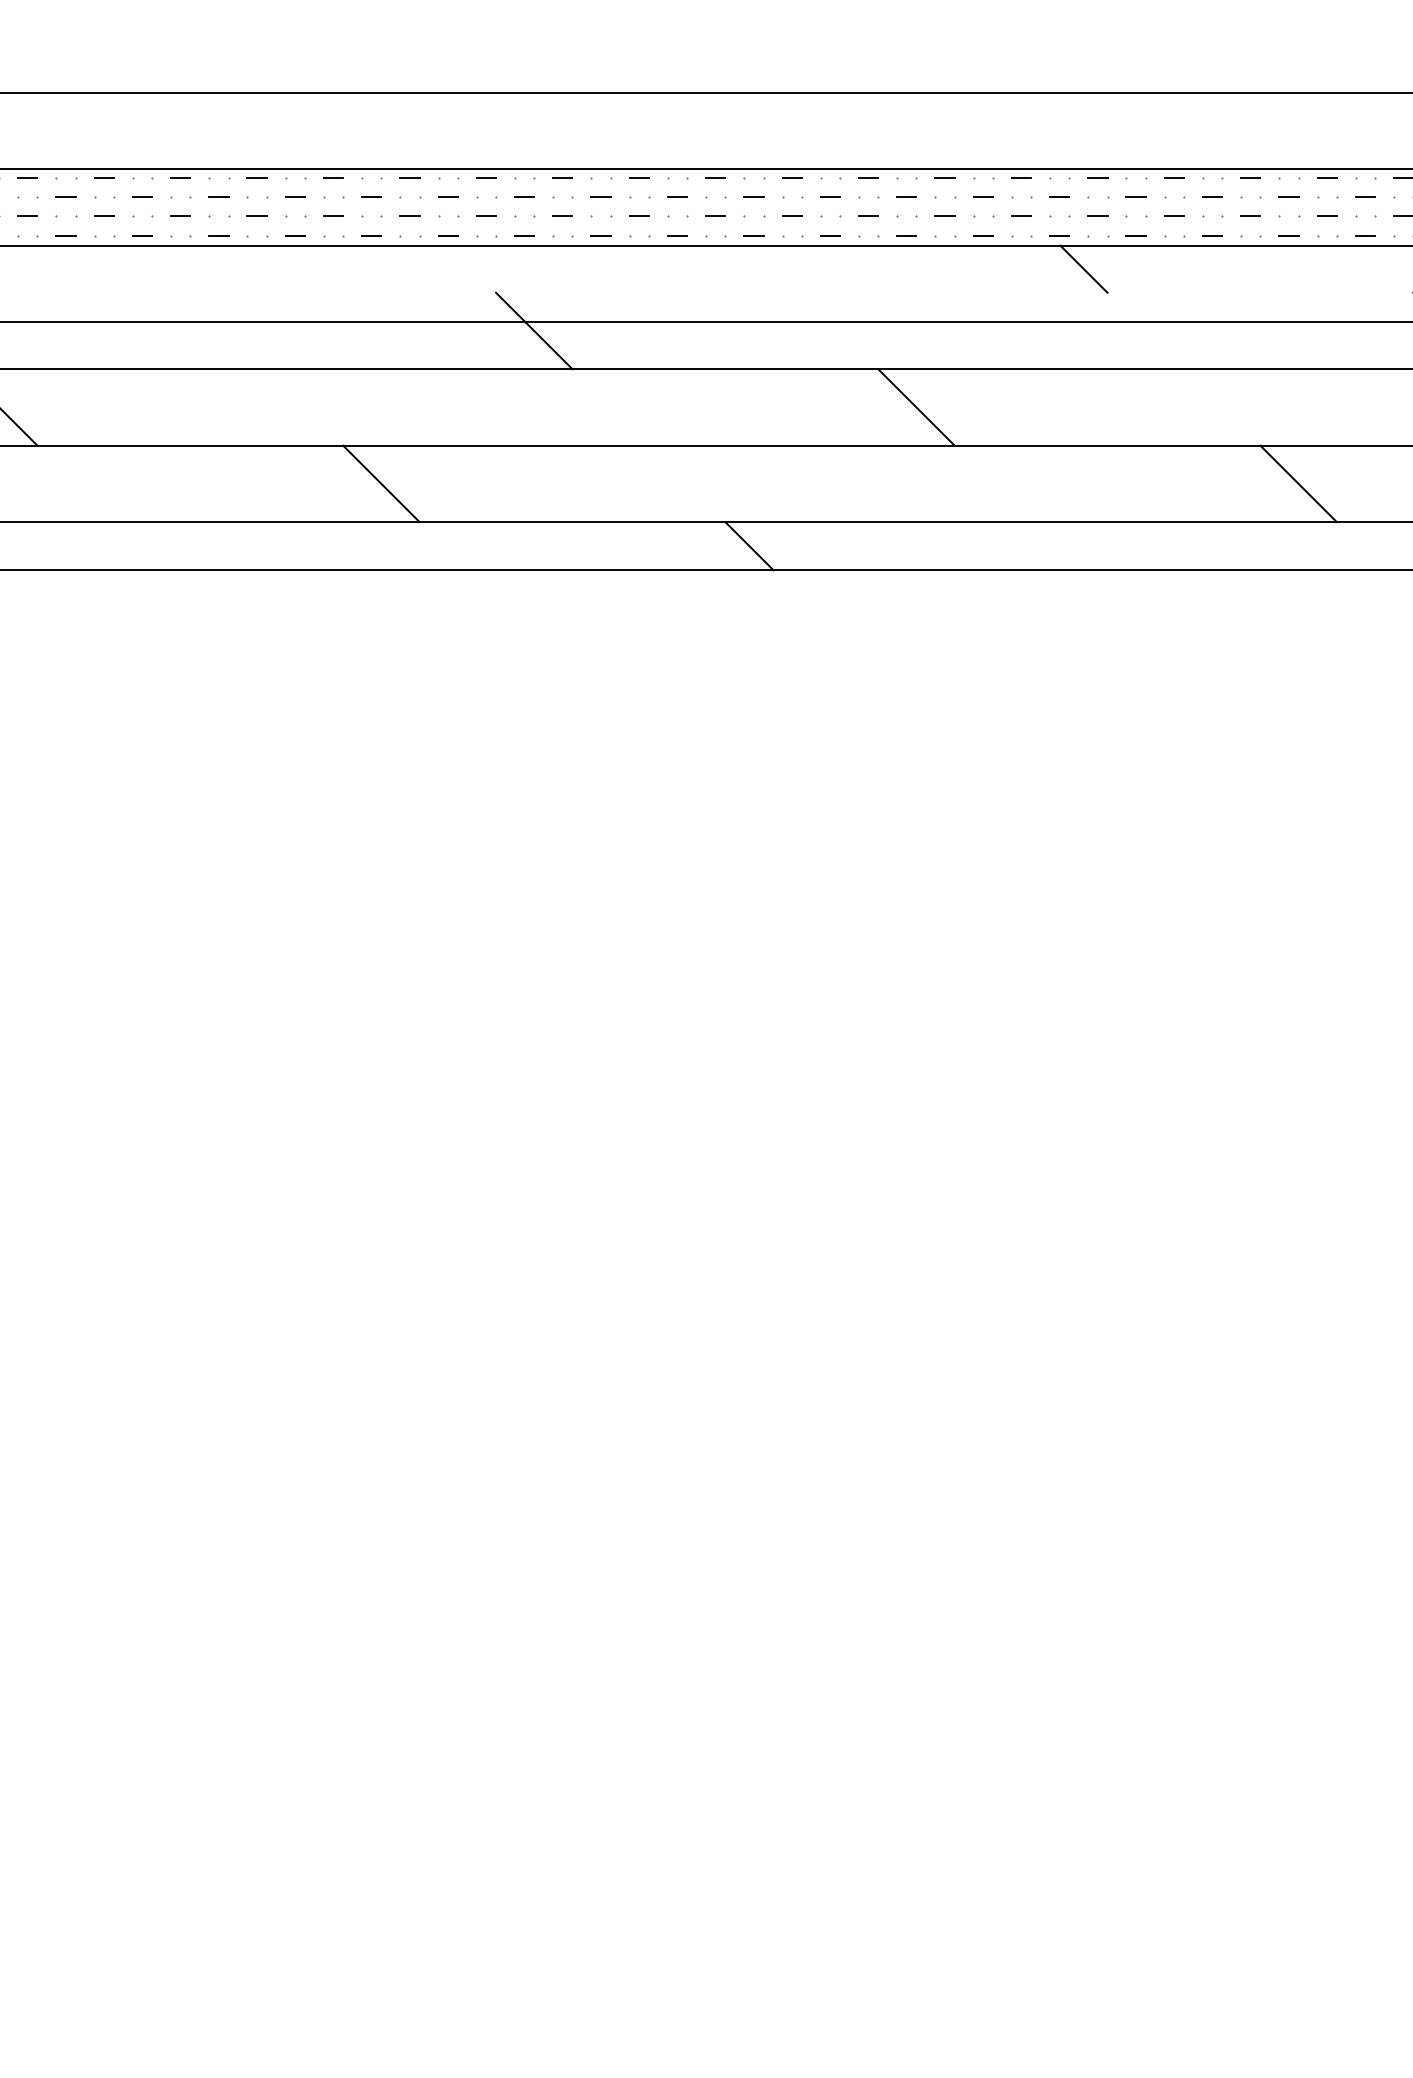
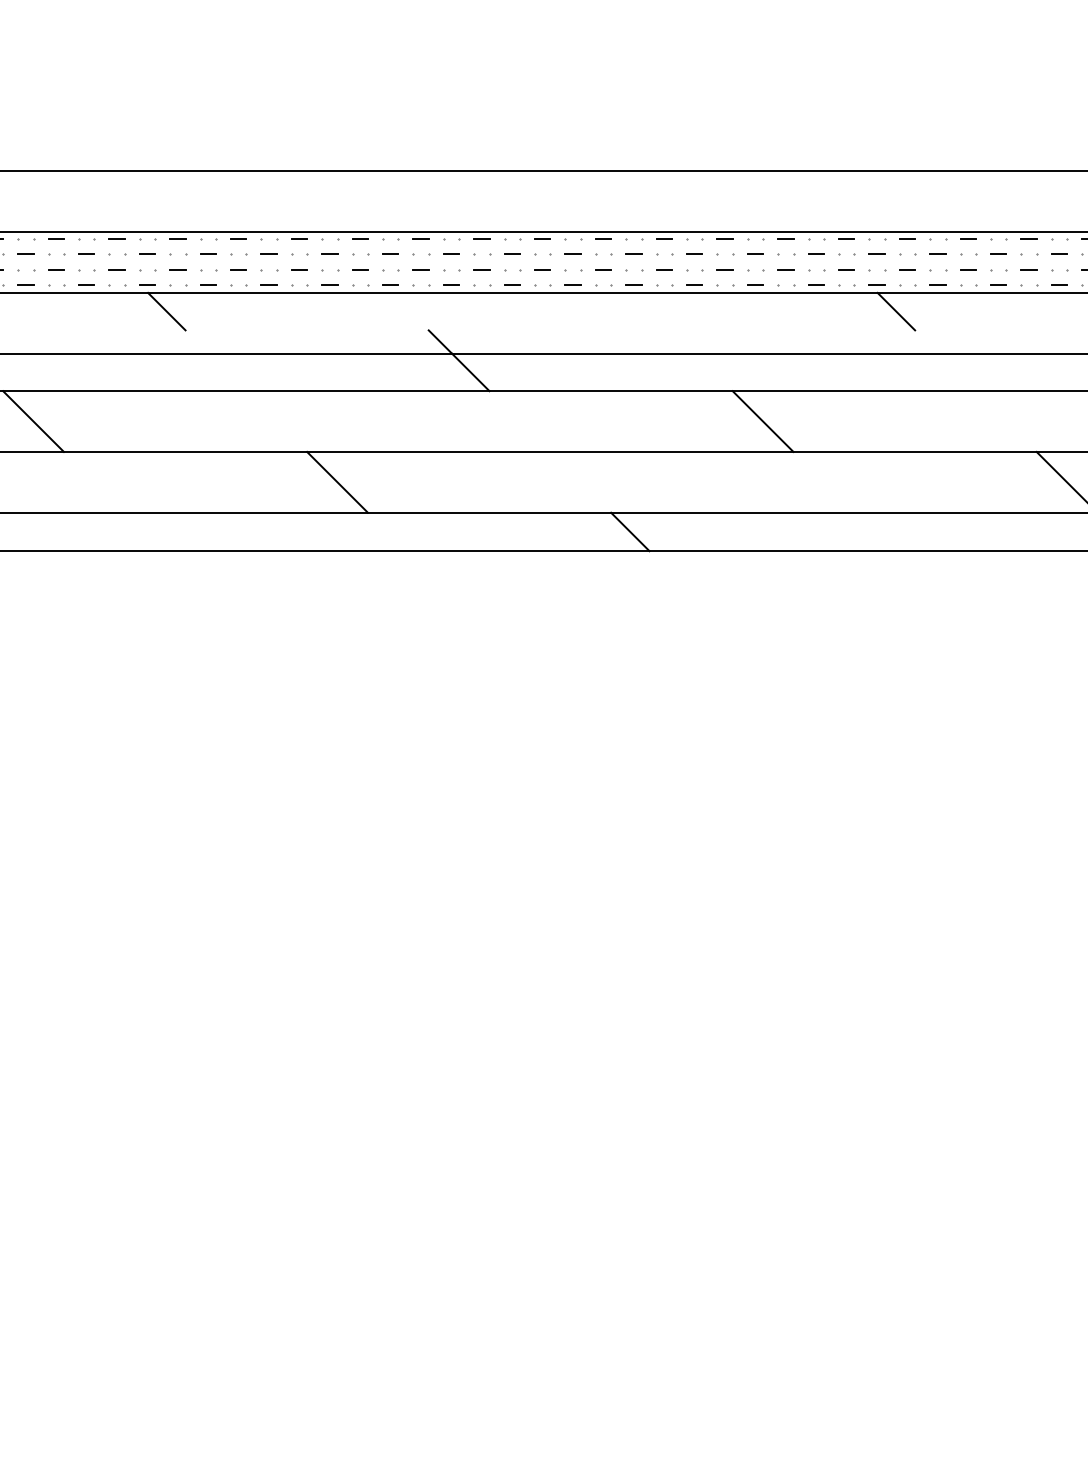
line: (166, 268) -> (166, 311), added

